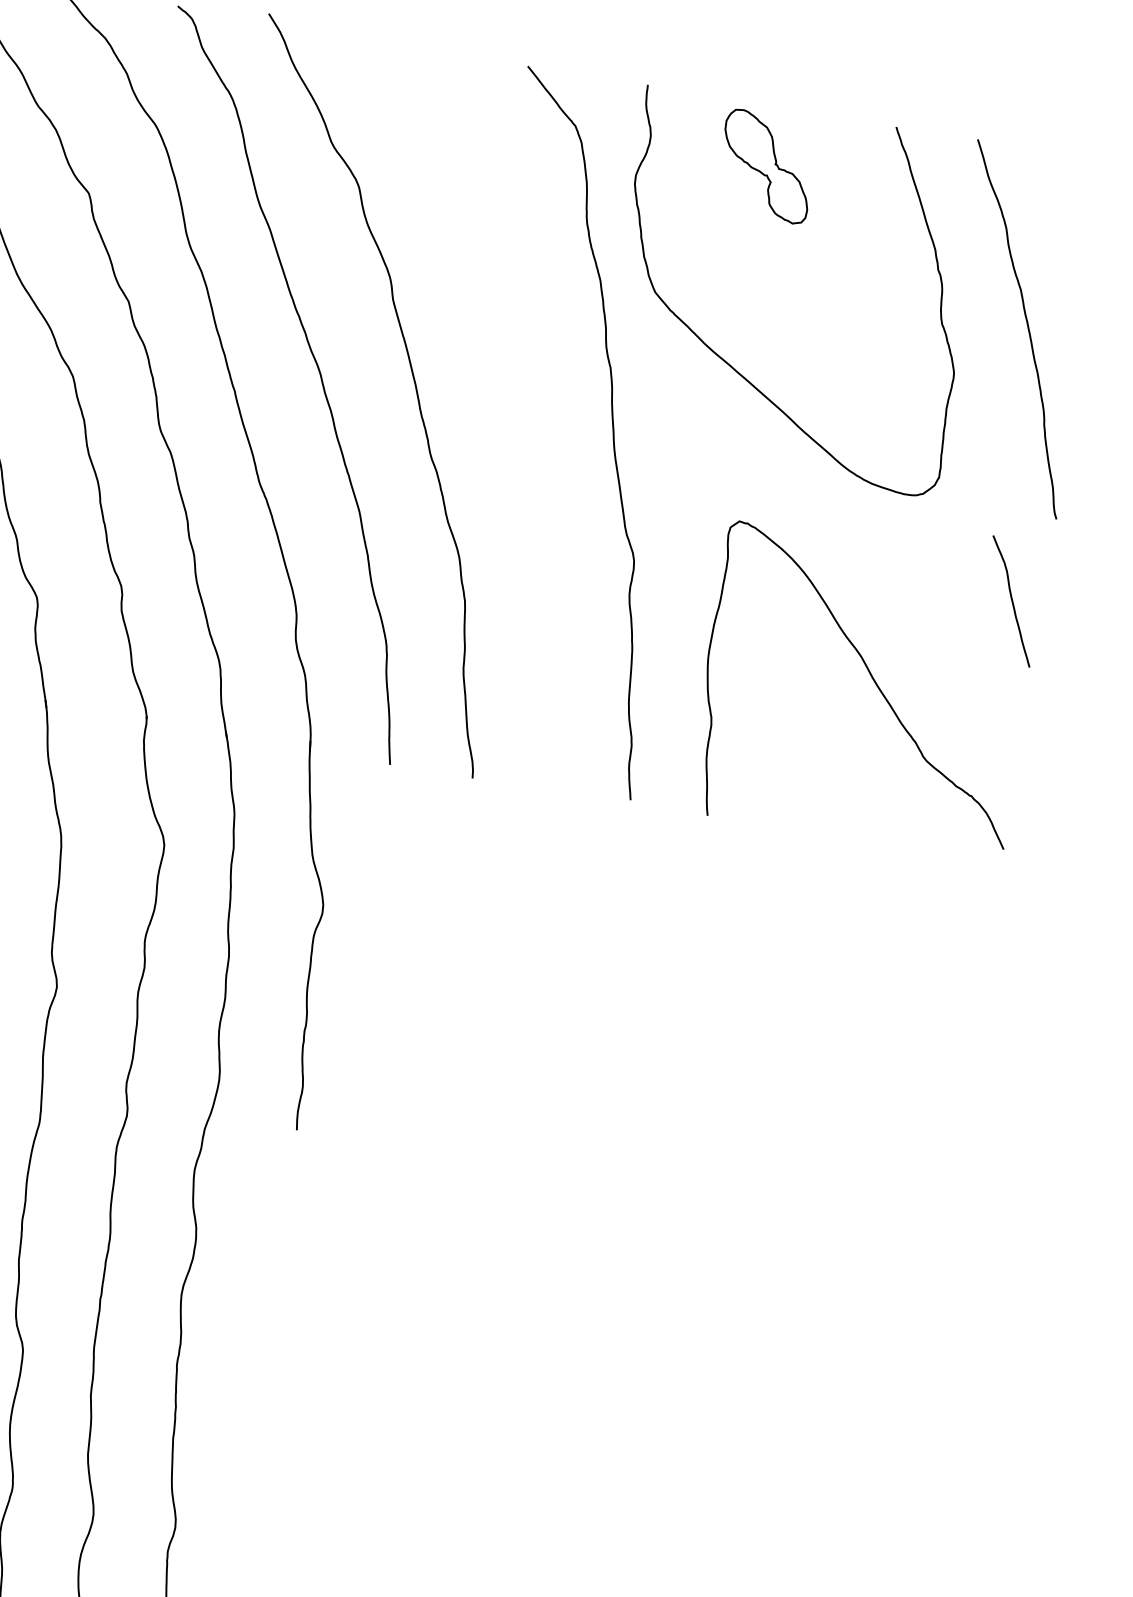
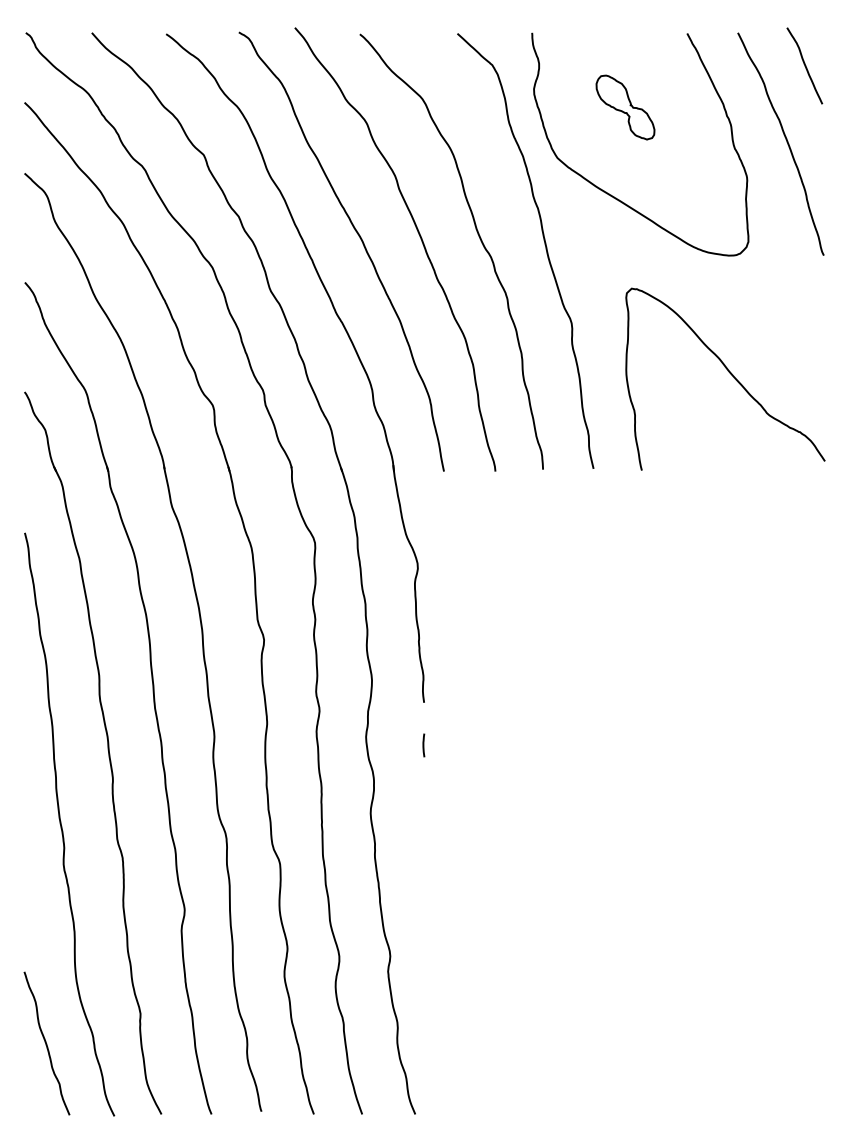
part: (766, 166) -> (625, 107), moved
curve: (508, 402) -> (479, 239), added
curve: (1011, 600) -> (804, 65), moved
line: (284, 1198) -> (423, 745), added

